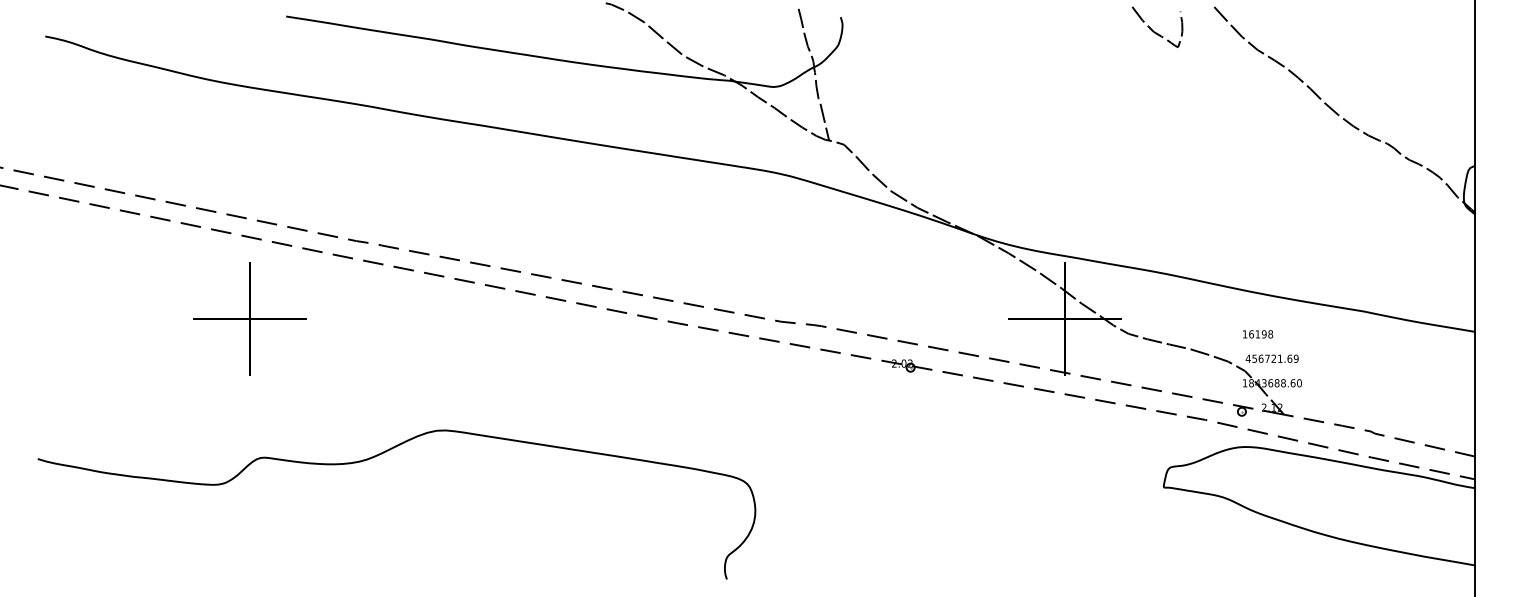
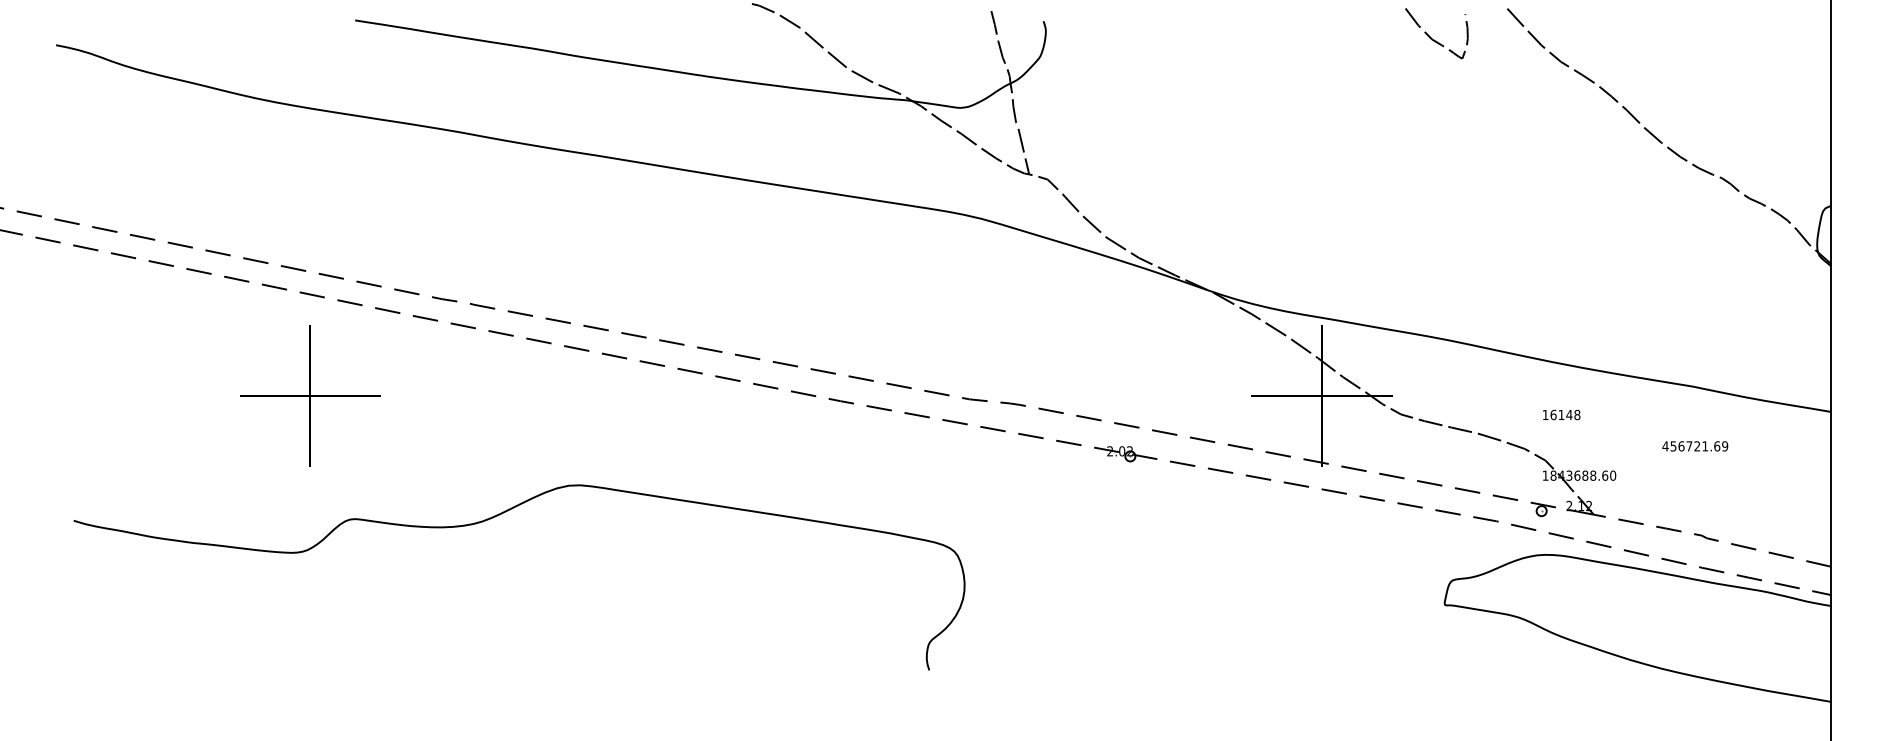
text: (1264, 333) -> (1569, 414), 16198 -> 16148
text: (1272, 358) -> (1695, 446), moved
curve: (375, 457) -> (493, 518), moved

